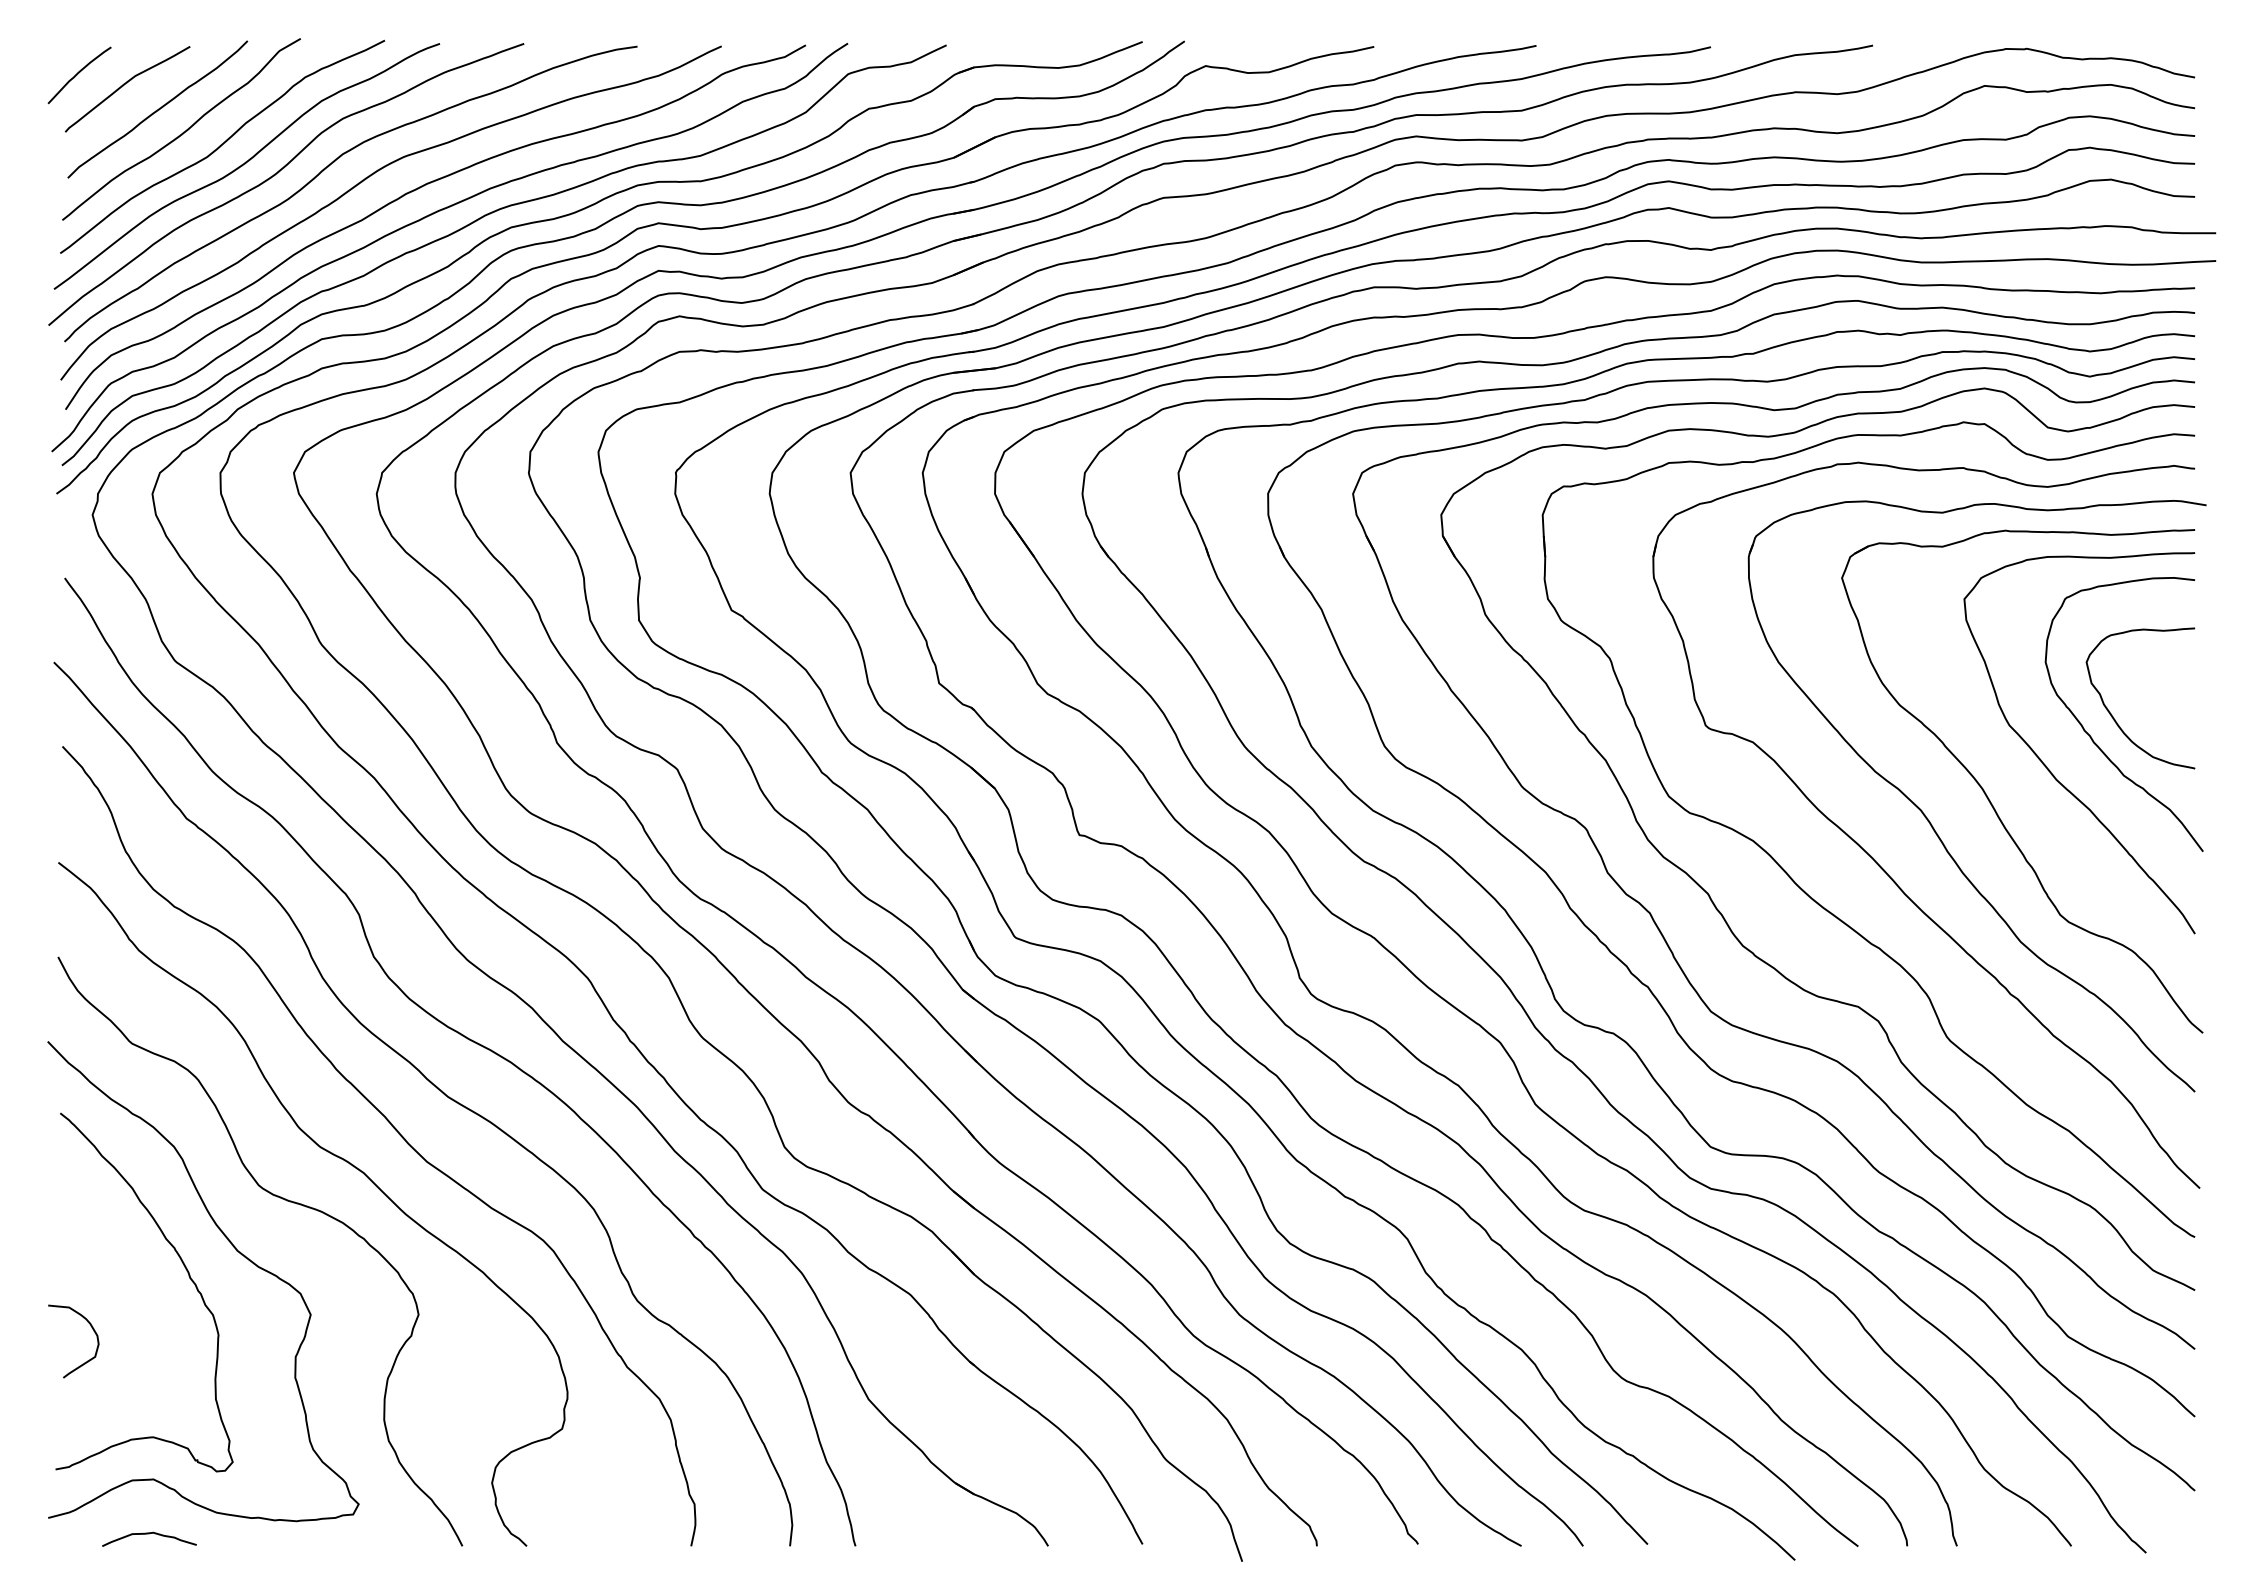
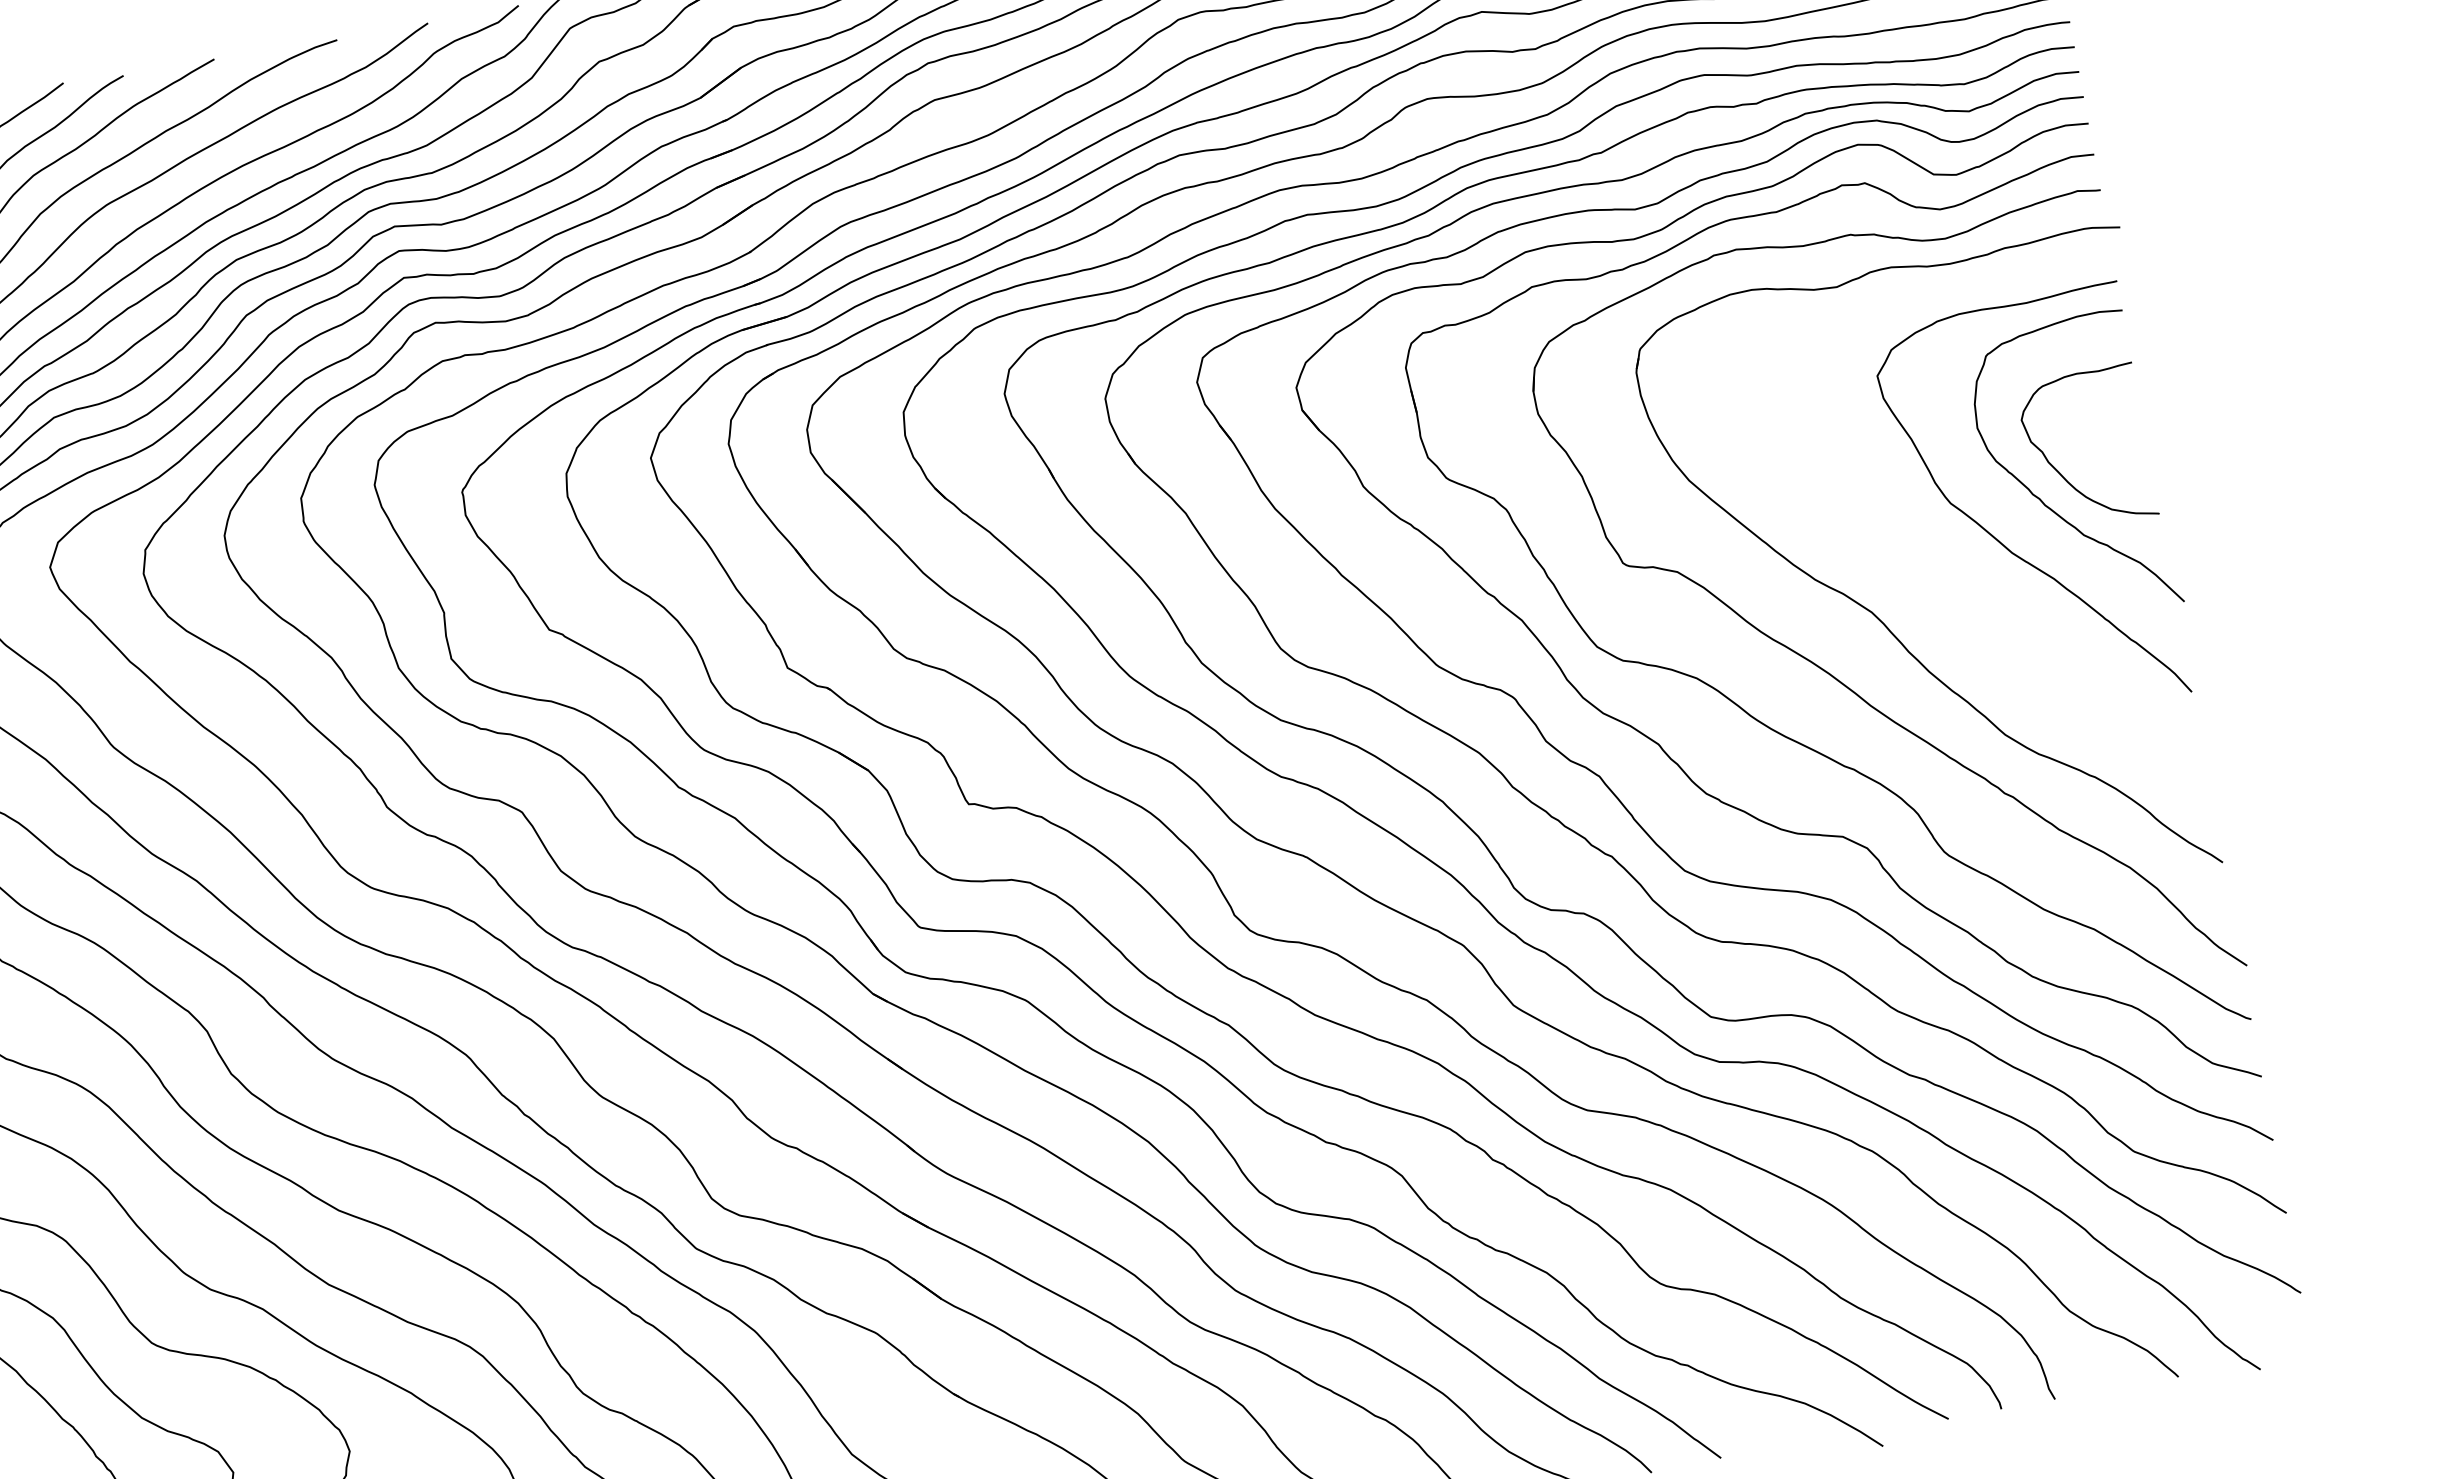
part: (1989, 798) -> (1943, 586), removed

